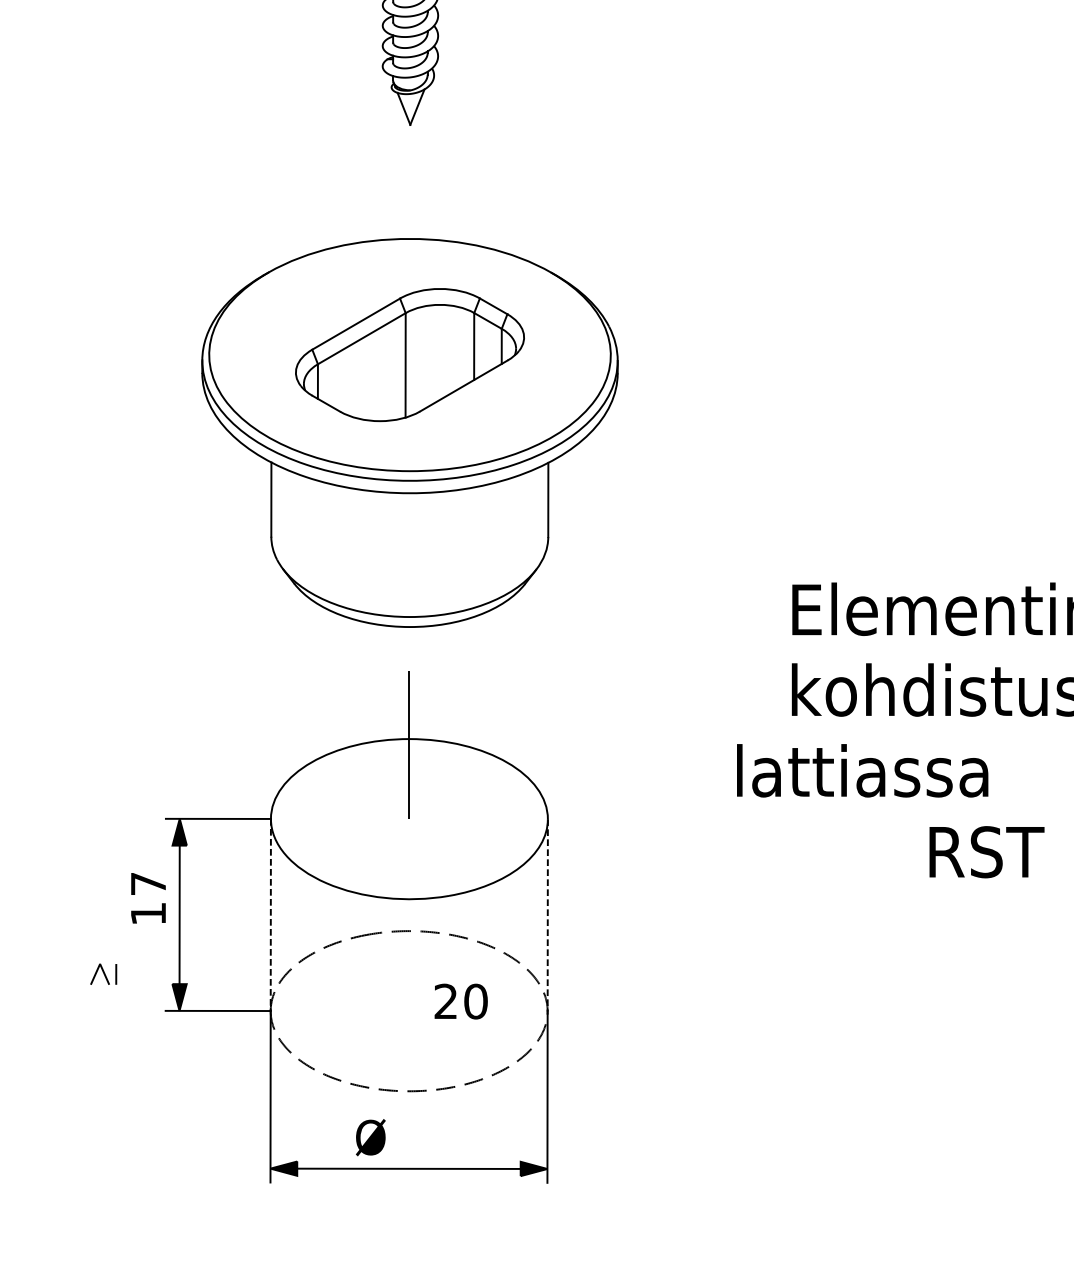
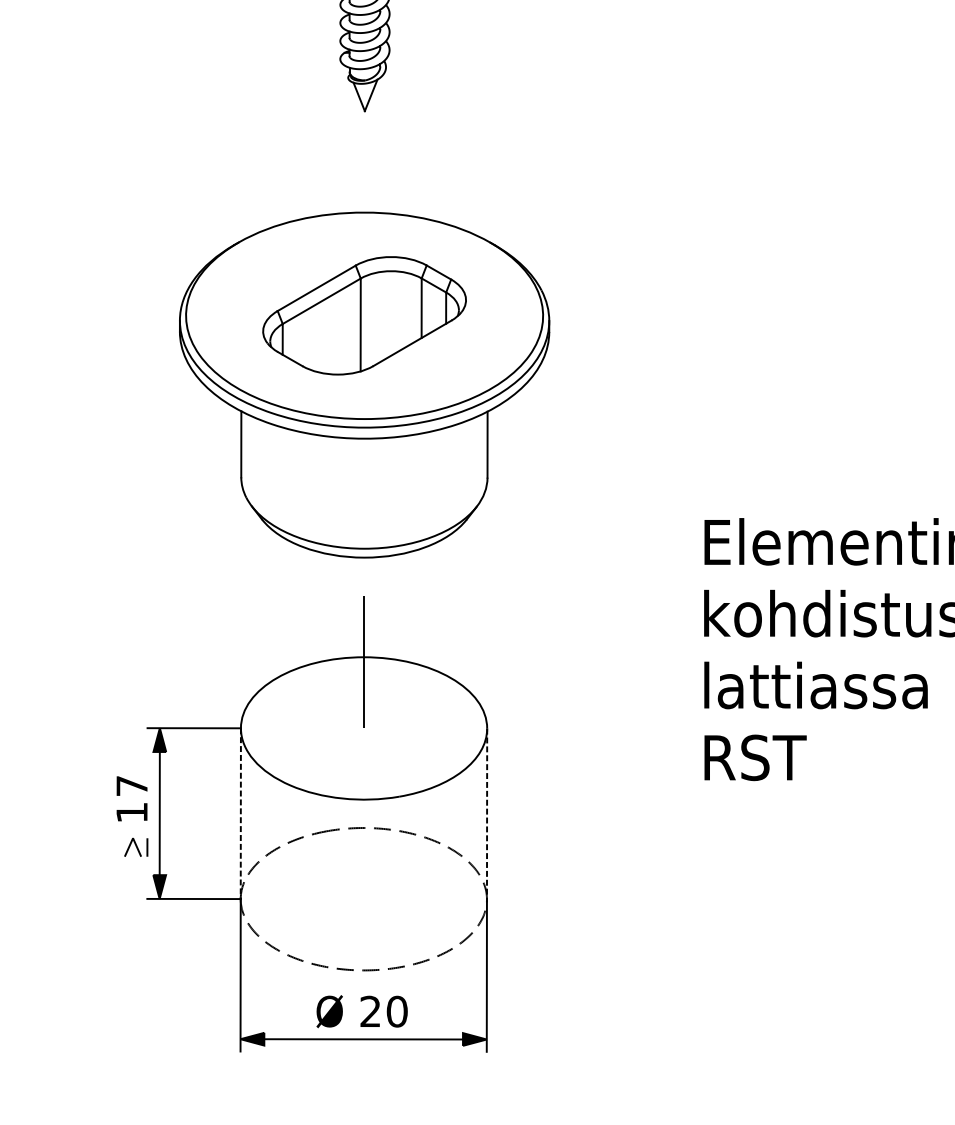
text: (862, 770) -> (815, 685), moved
text: (986, 851) -> (755, 757), moved
part: (103, 973) -> (136, 846), moved
text: (460, 1001) -> (383, 1011), moved

